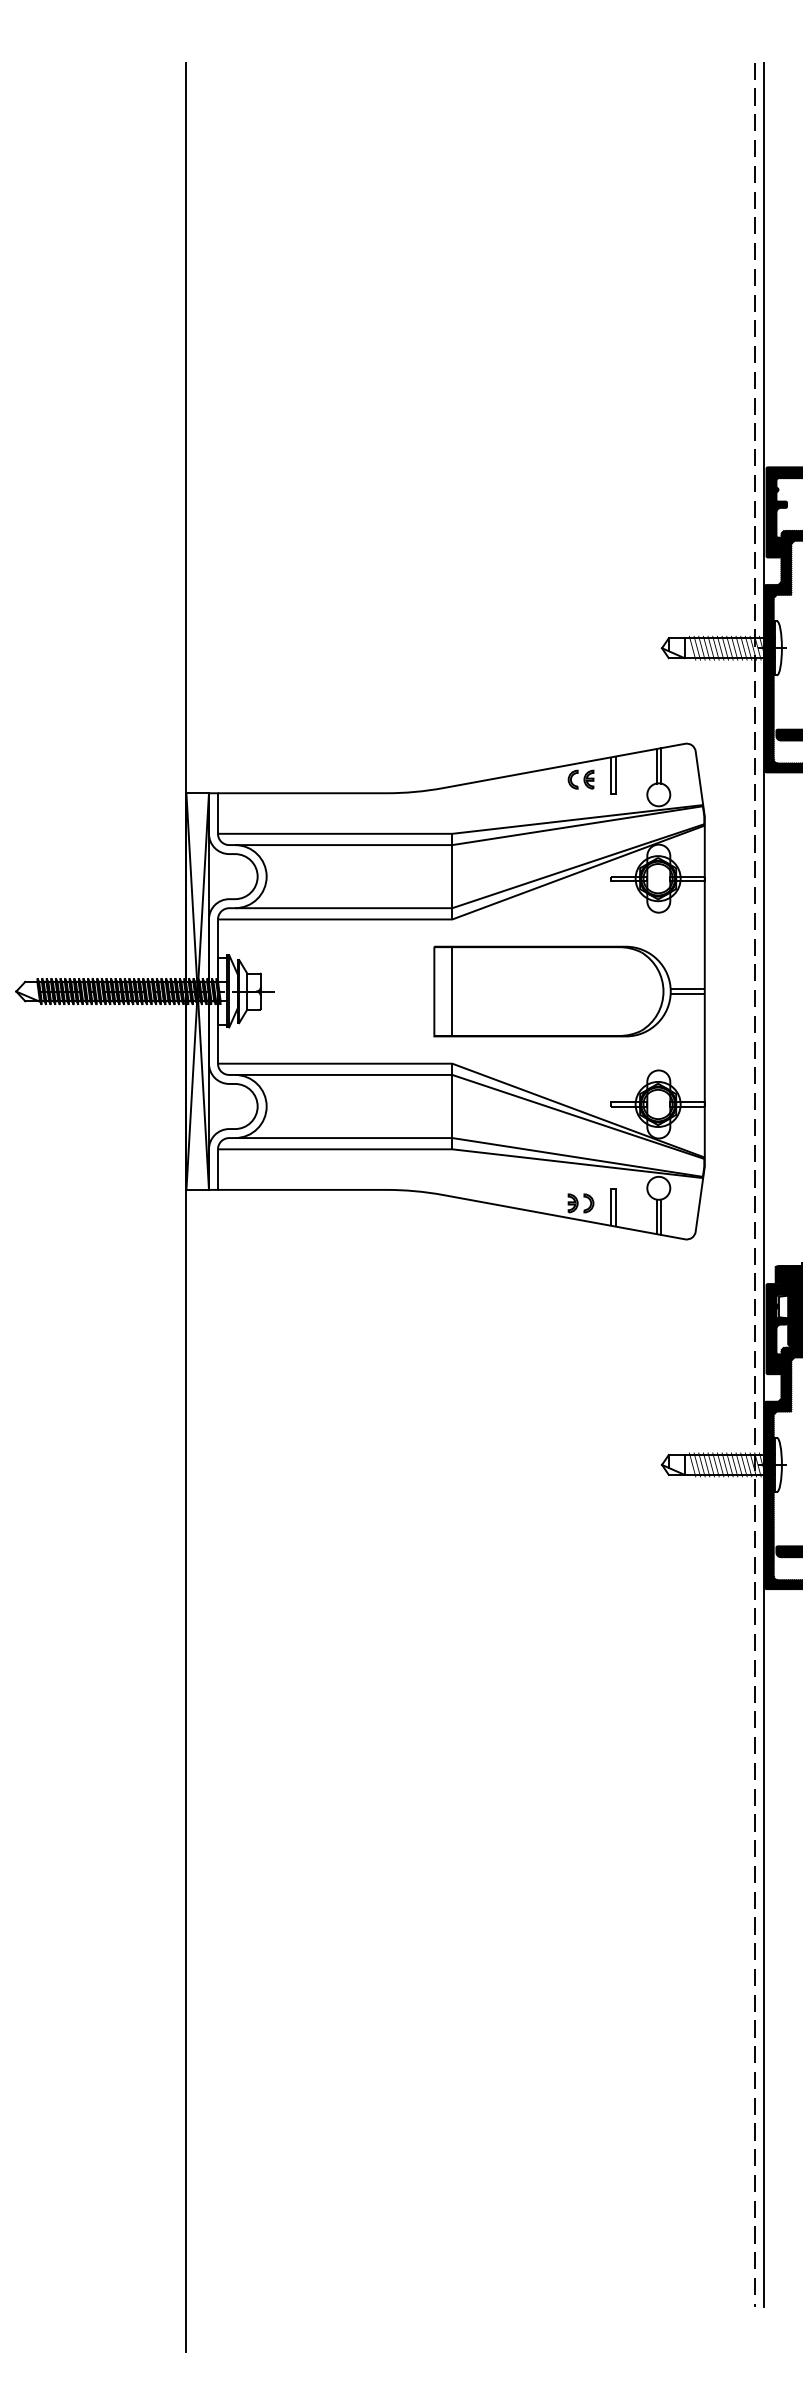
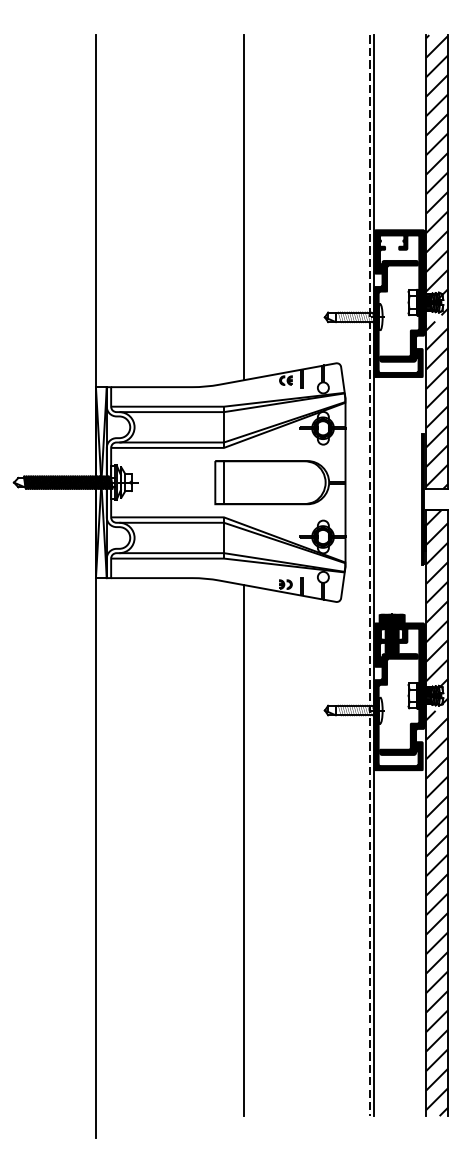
line: (492, 420) -> (243, 207), added
line: (492, 1755) -> (243, 850), added

